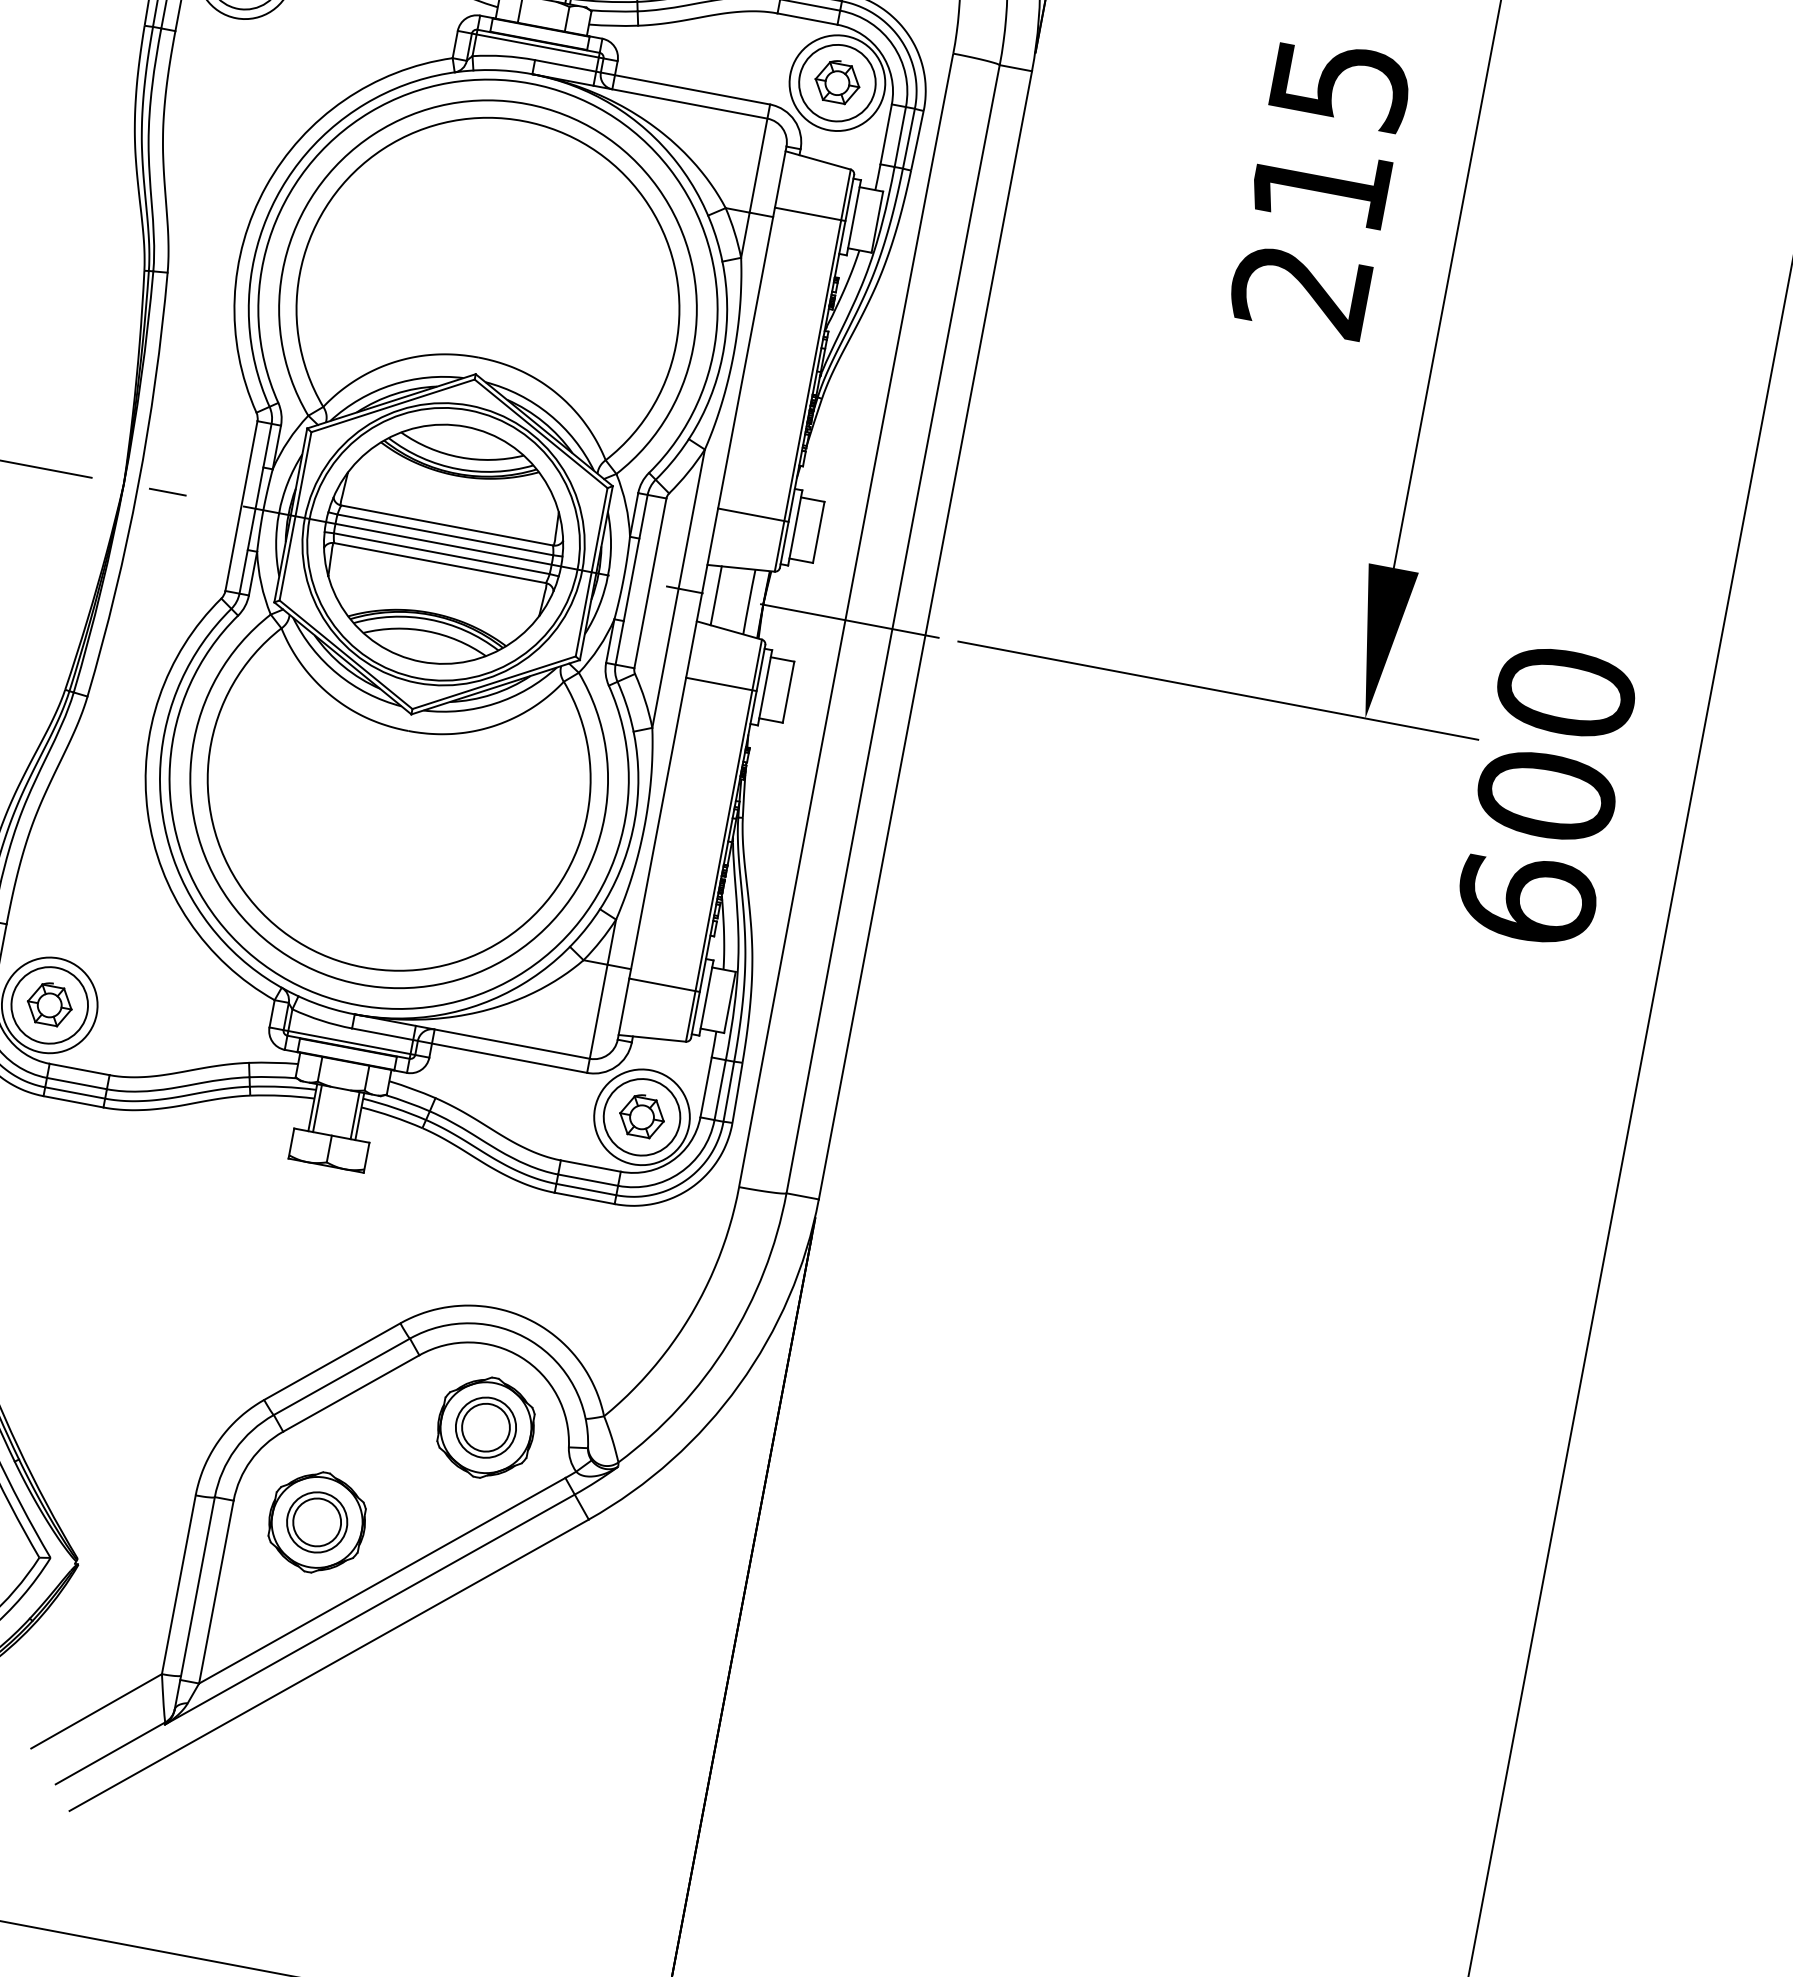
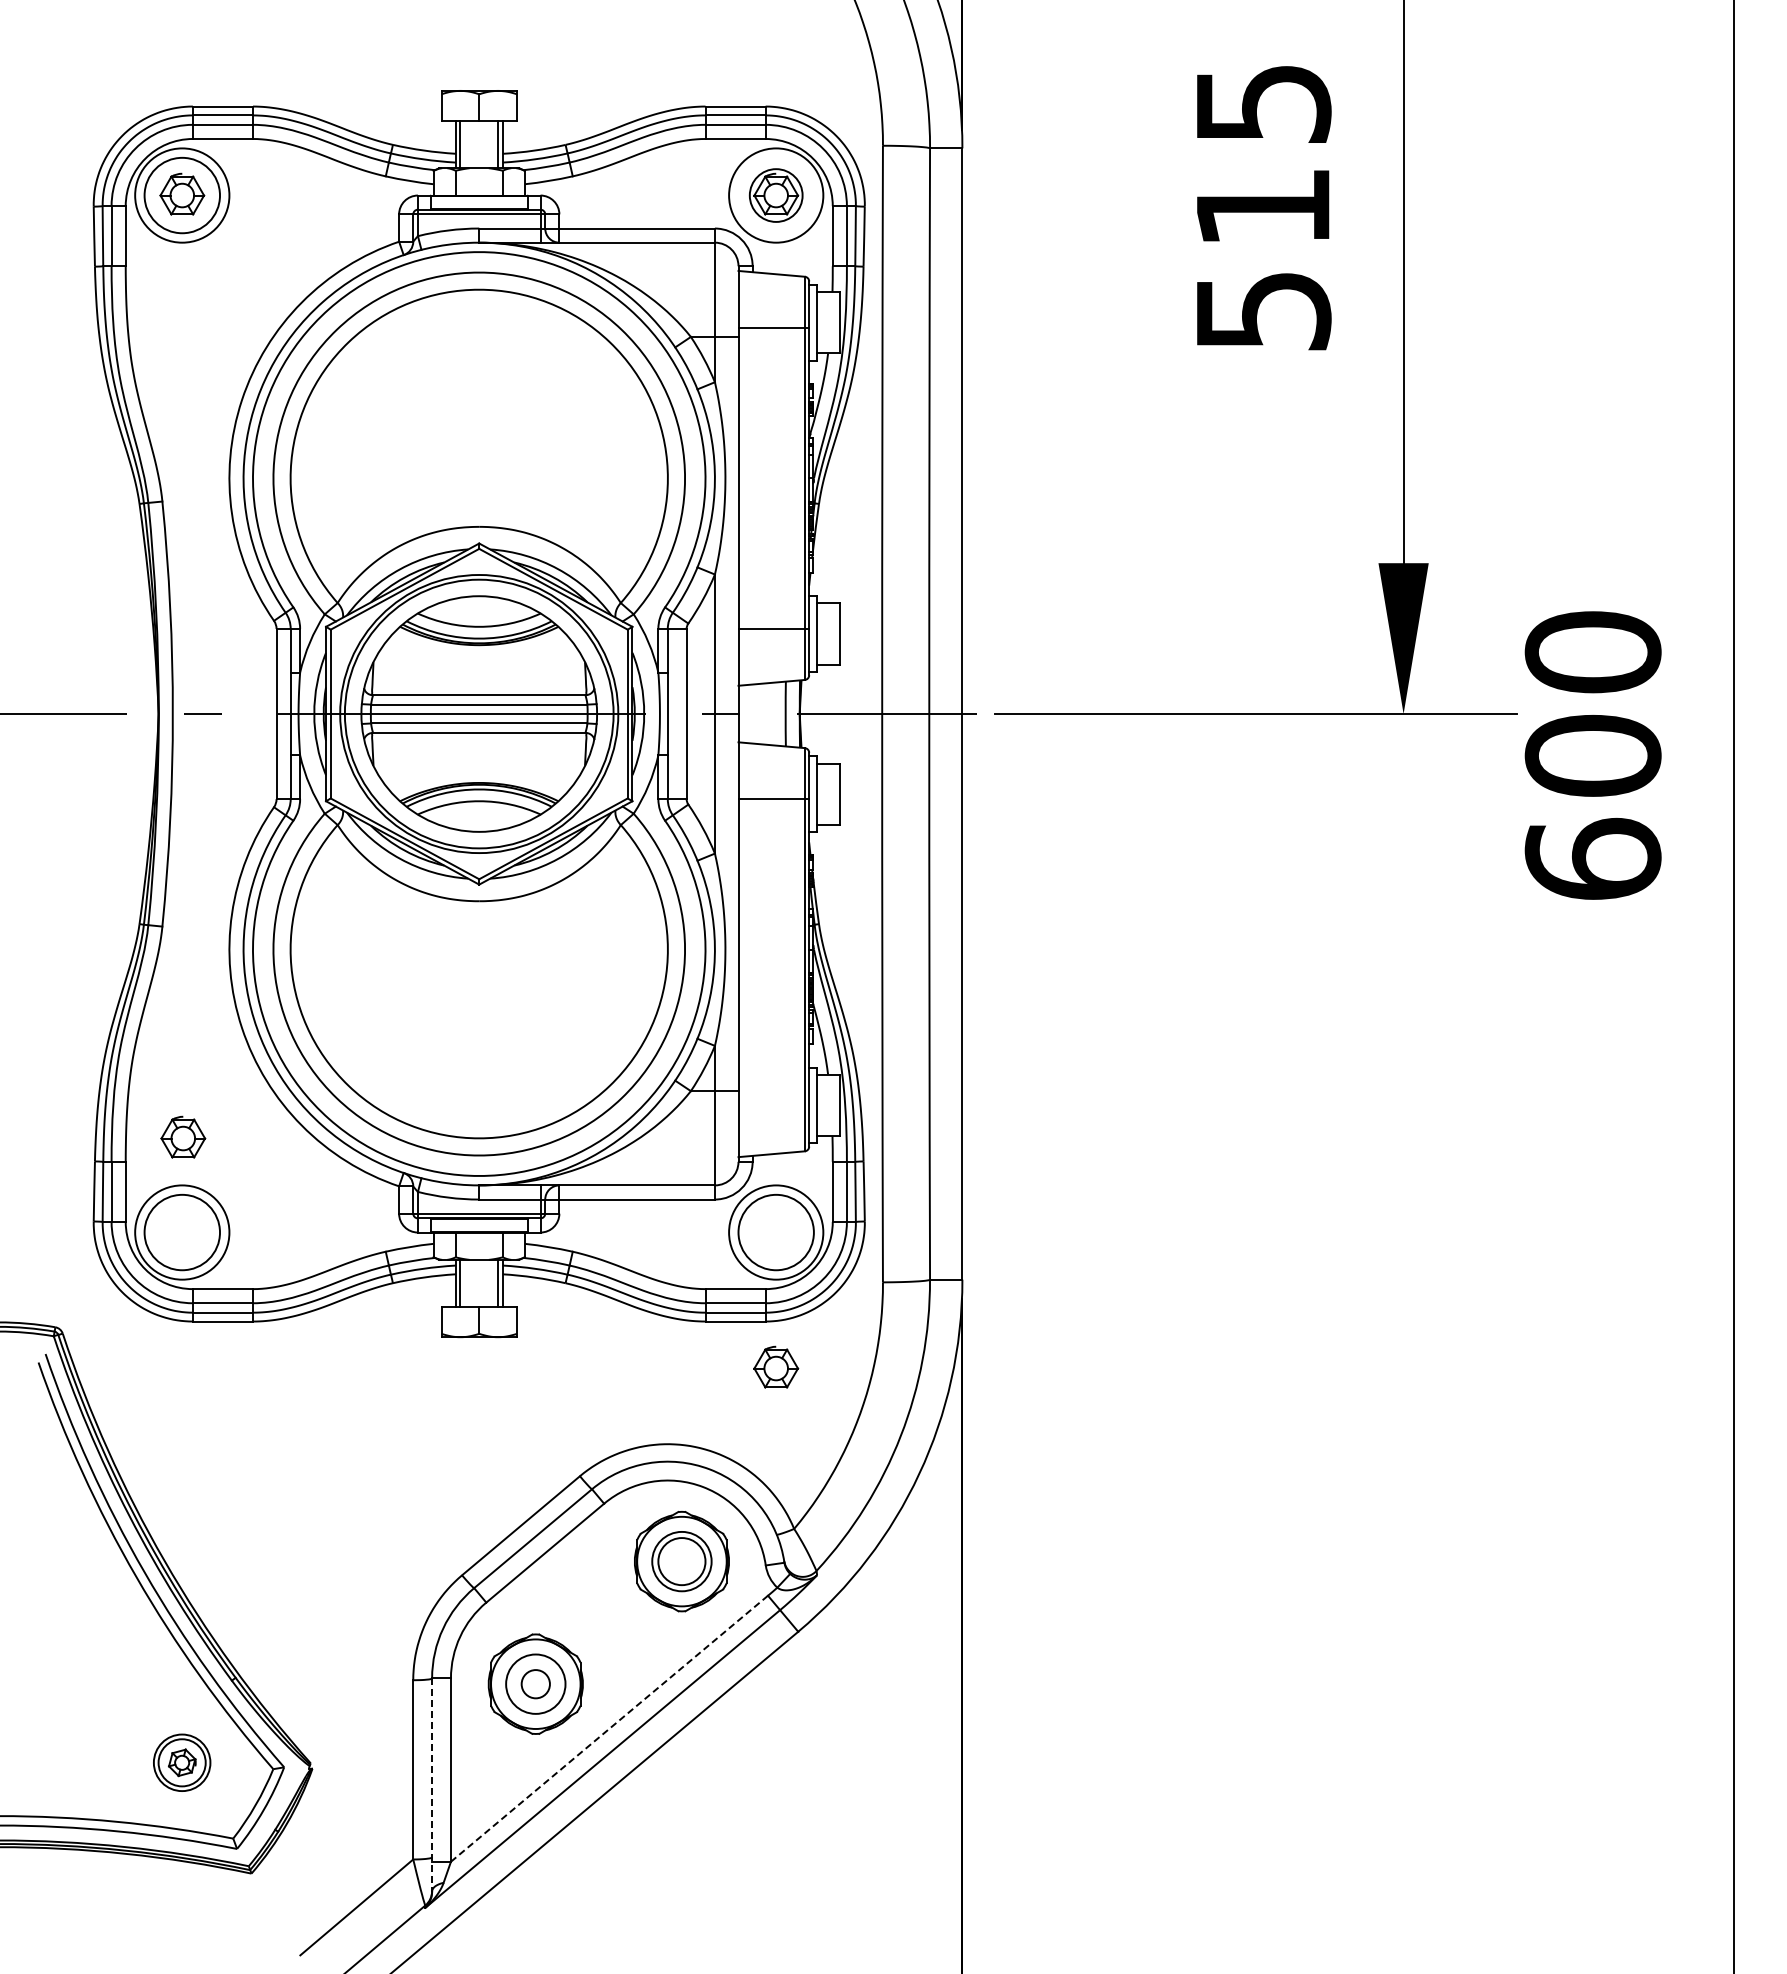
circle: (836, 82) -> (775, 195), size x0.7
text: (1300, 290) -> (1262, 311), 215 -> 515
line: (716, 595) -> (752, 713), removed
line: (664, 985) -> (773, 1100), removed
part: (50, 1003) -> (183, 1136), moved
part: (642, 1115) -> (776, 1366), moved
circle: (317, 1521) -> (535, 1683), size x0.6
line: (382, 1580) -> (609, 1728), solid -> dashed
line: (195, 1603) -> (432, 1785), solid -> dashed

